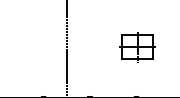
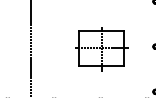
part: (137, 47) -> (101, 49), size x1.43

